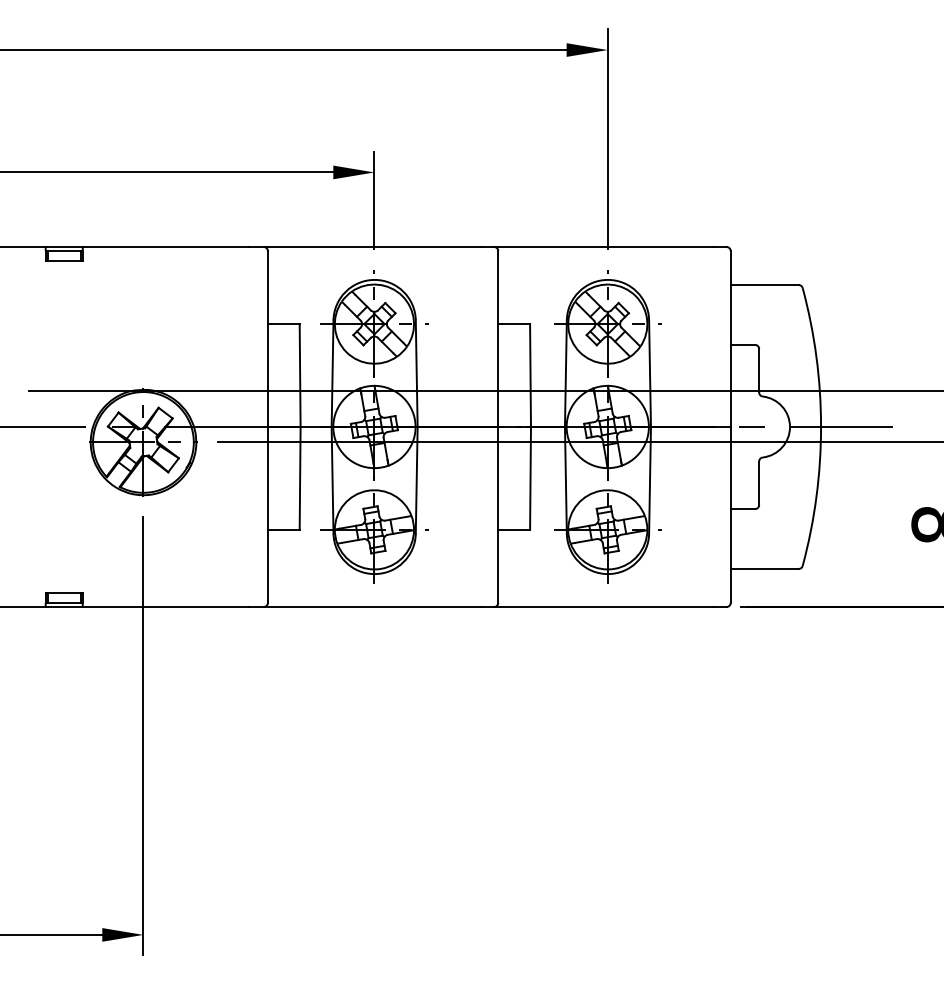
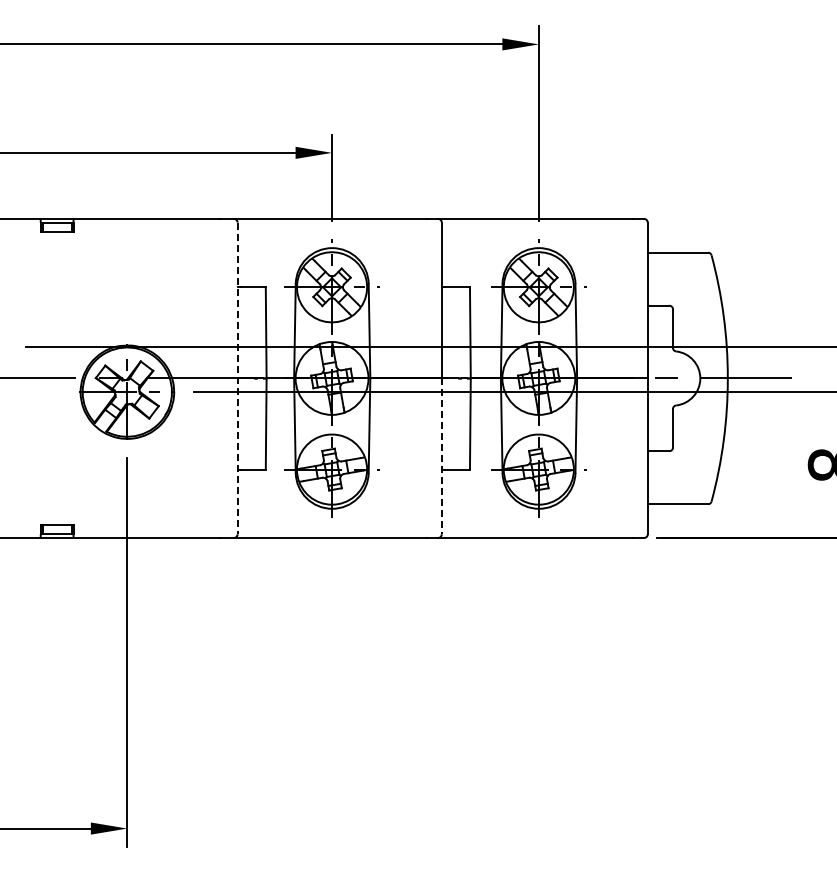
line: (267, 427) -> (237, 378), solid -> dashed
line: (497, 515) -> (441, 456), solid -> dashed

